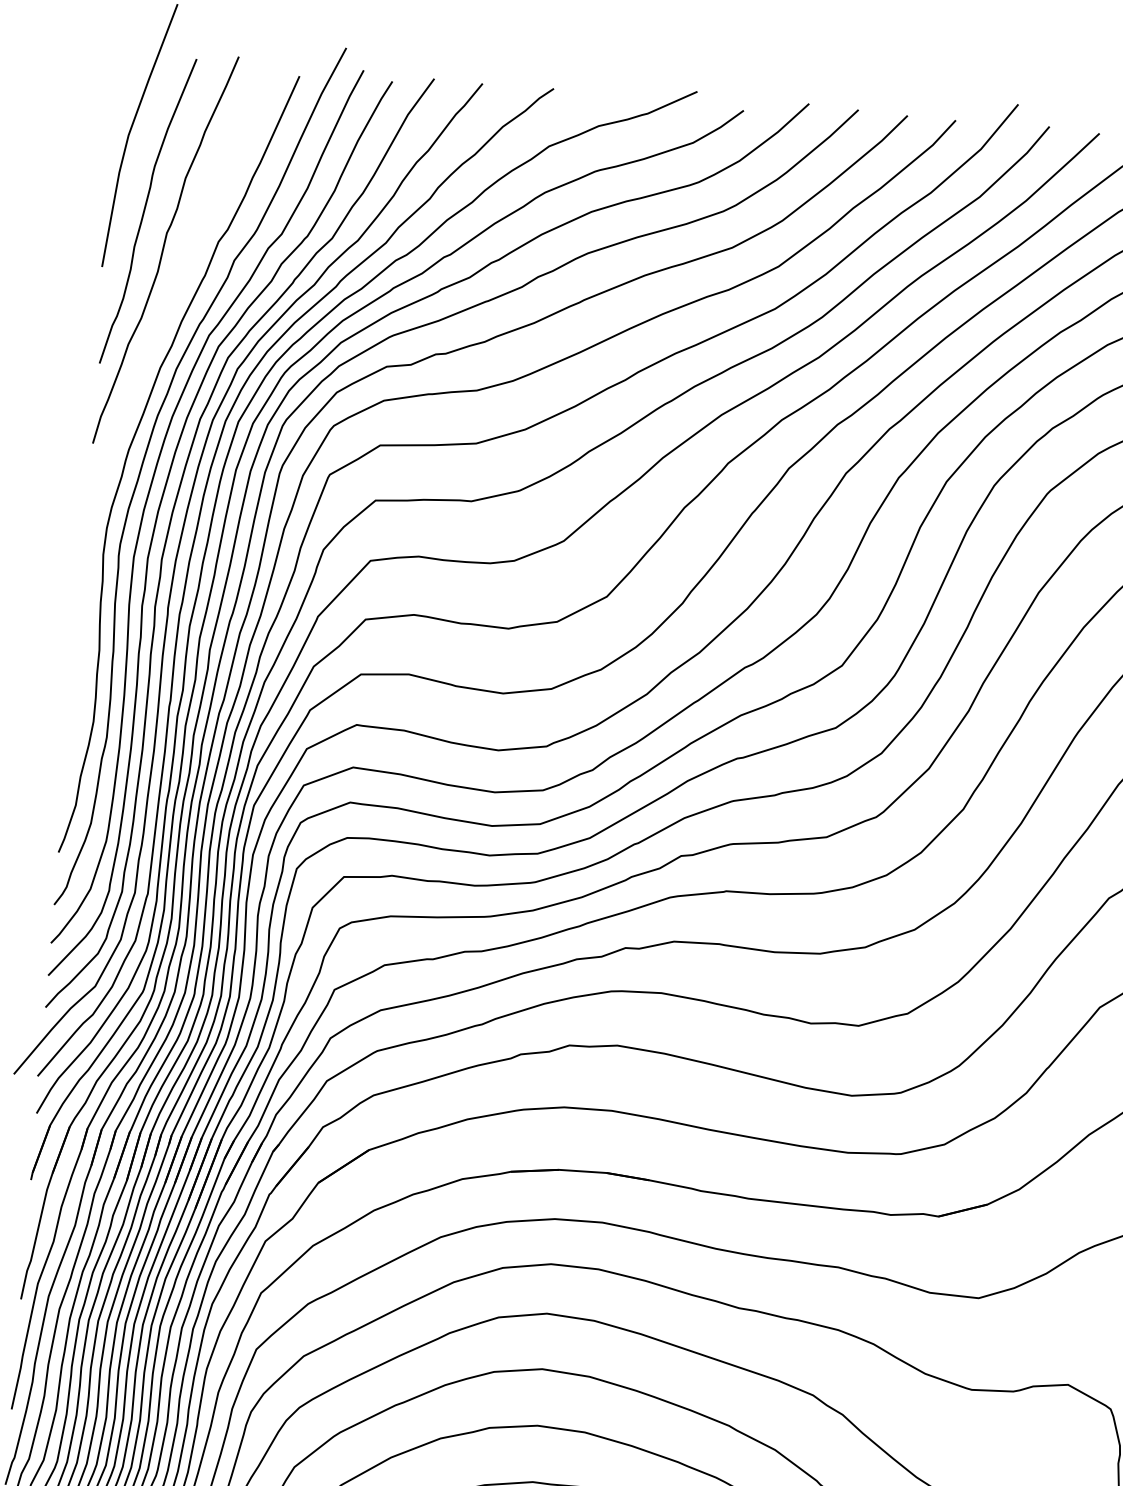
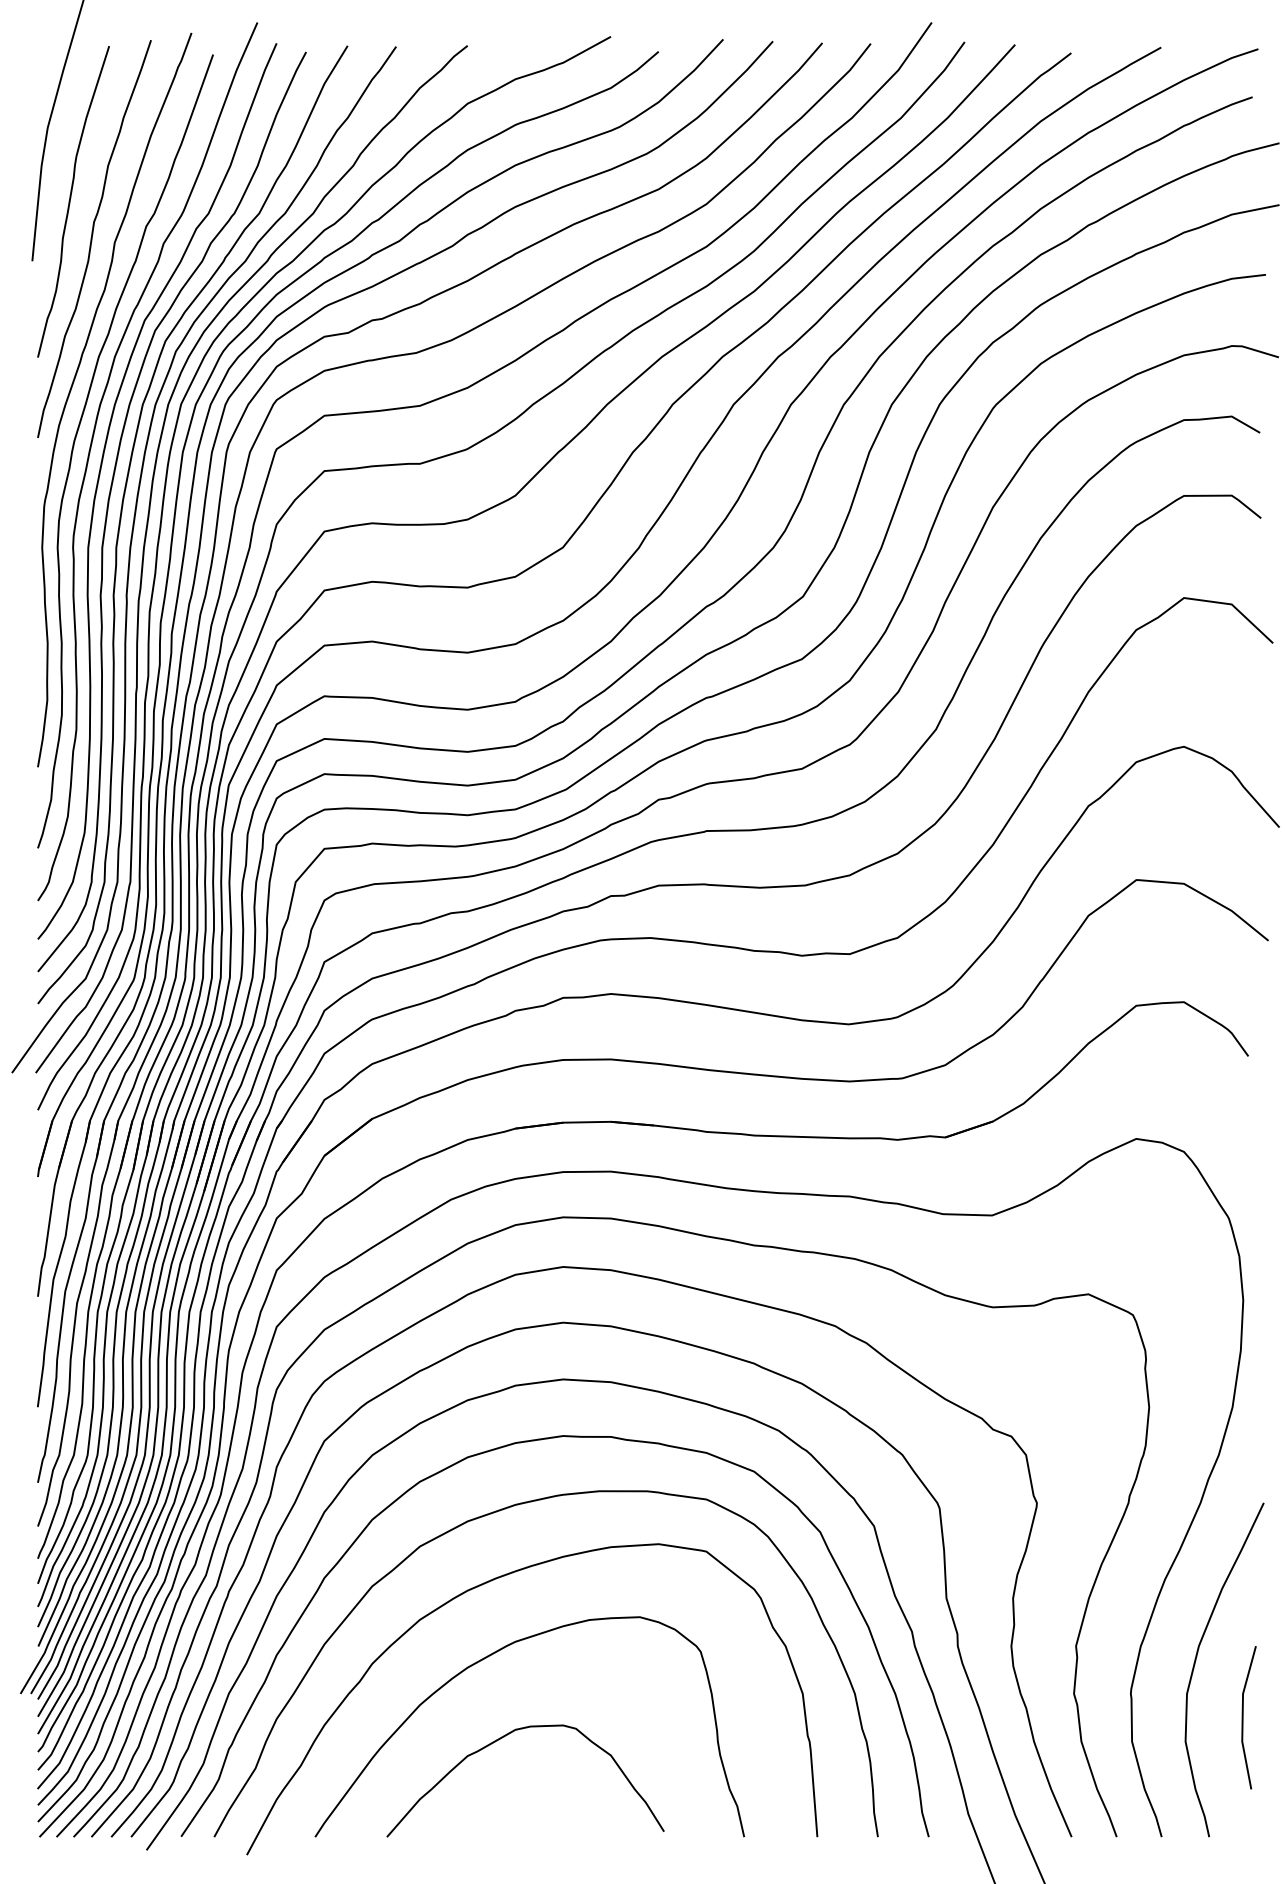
curve: (132, 394) -> (73, 385), added

